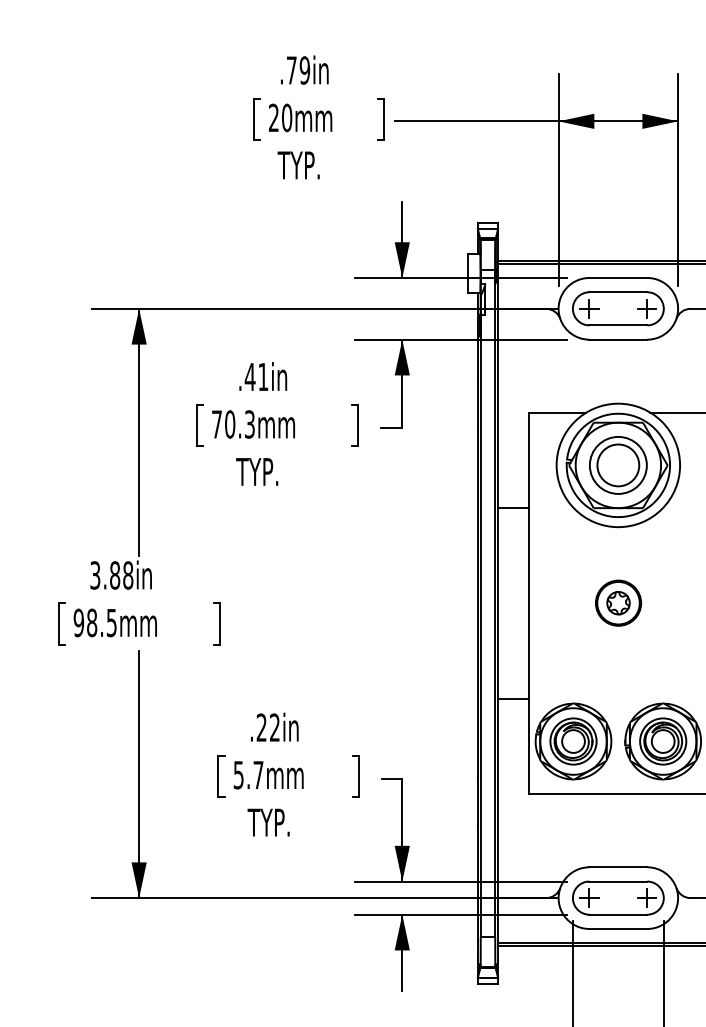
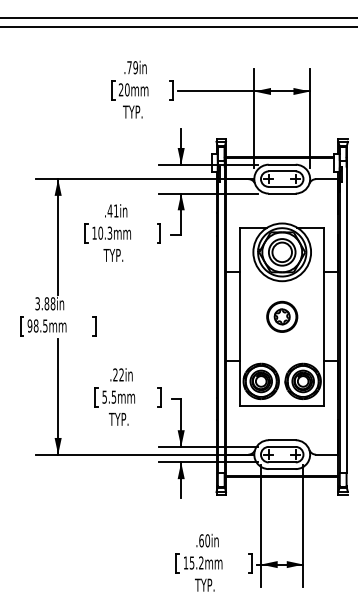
text: (216, 422) -> (94, 232), 70.3mm -> 10.3mm
part: (618, 602) -> (282, 316), size x1.43
text: (257, 775) -> (113, 397), 5.7mm -> 5.5mm

